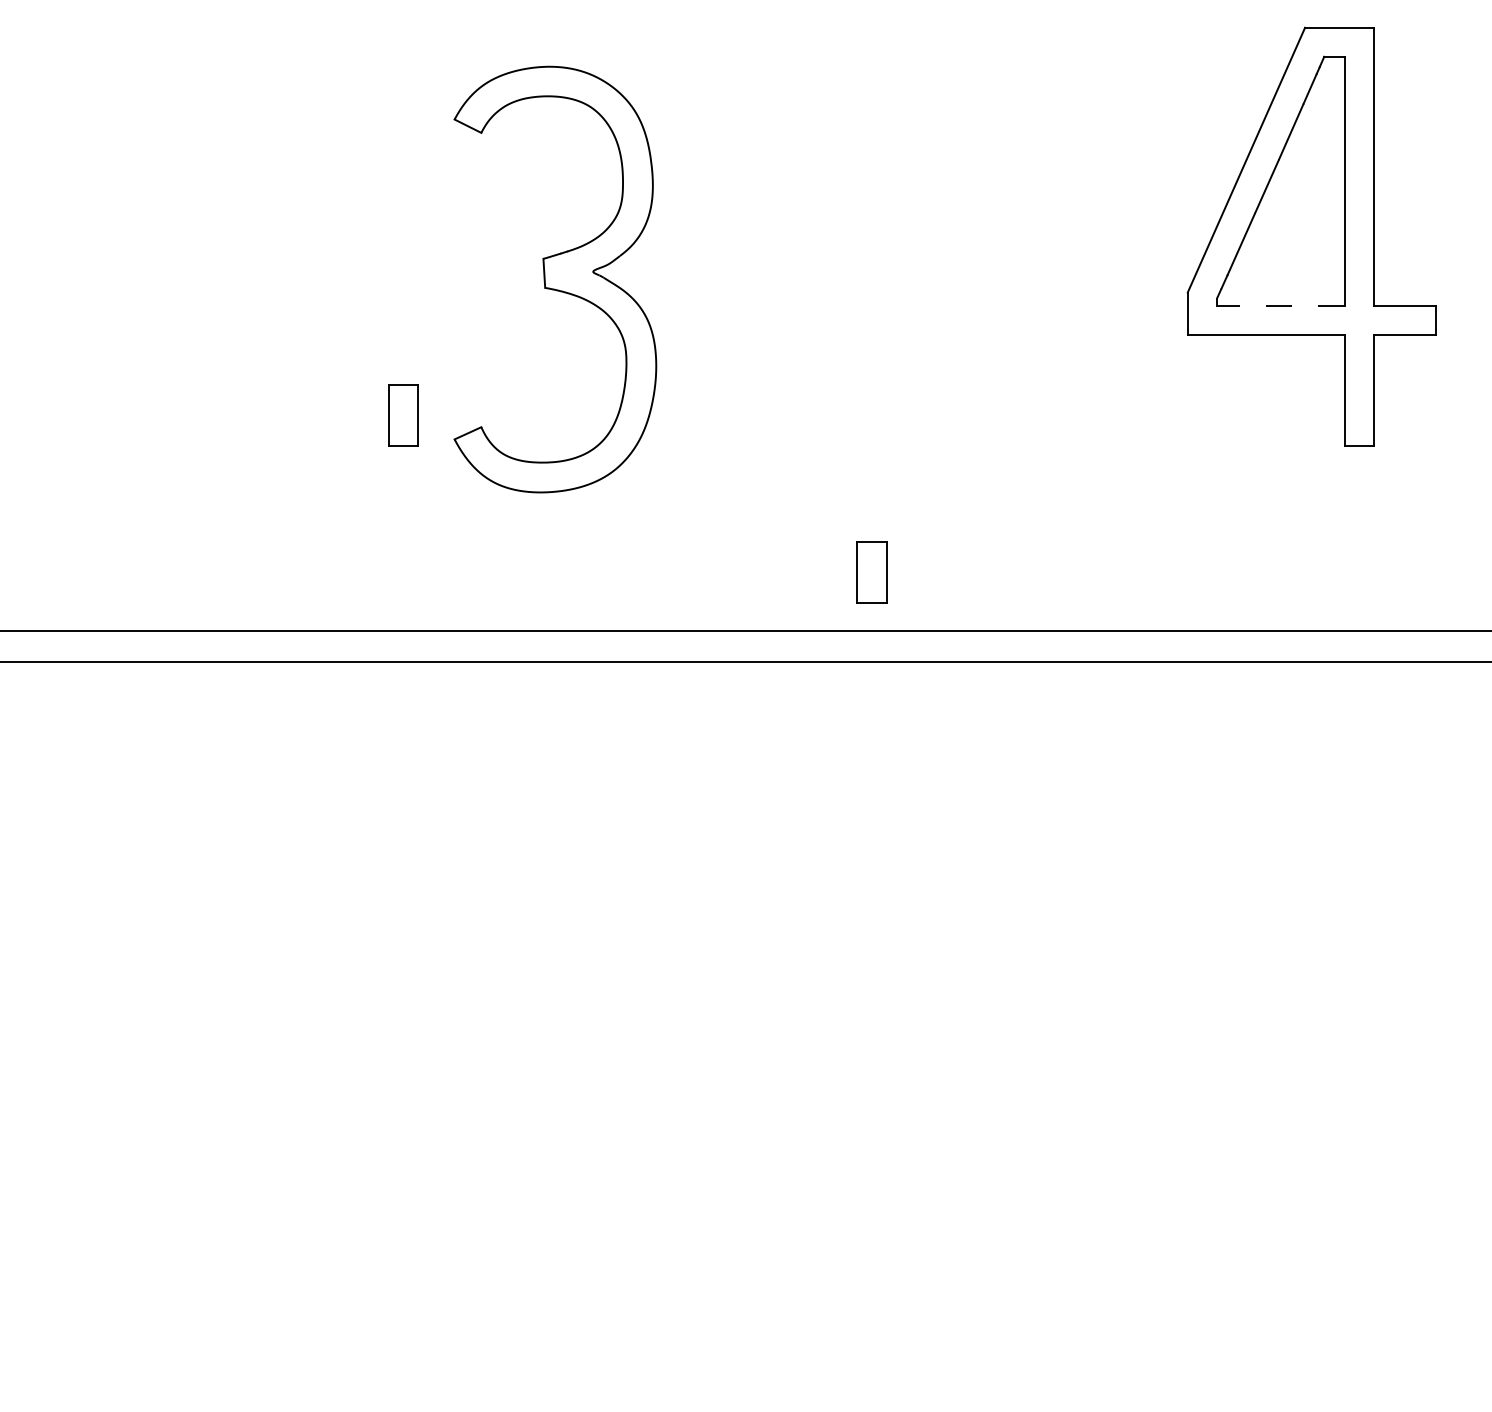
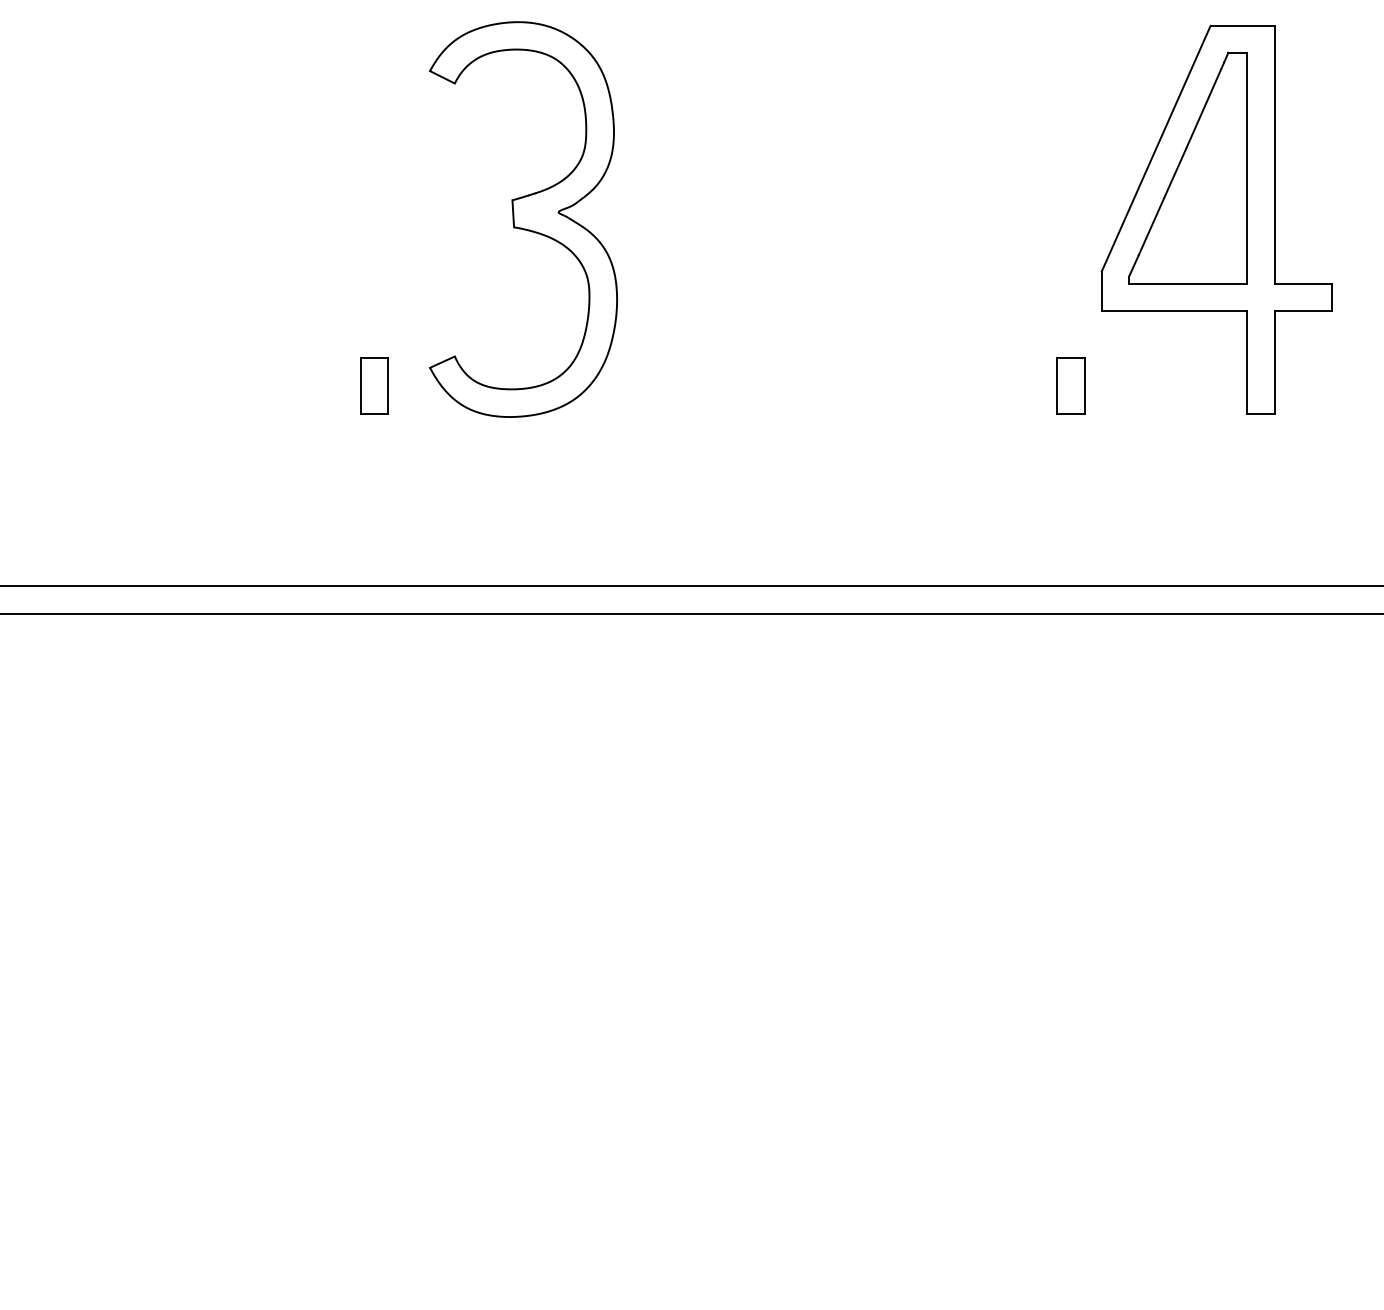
part: (555, 279) -> (523, 219), moved
line: (1280, 306) -> (1187, 284), dashed -> solid
part: (871, 572) -> (1070, 385), moved

